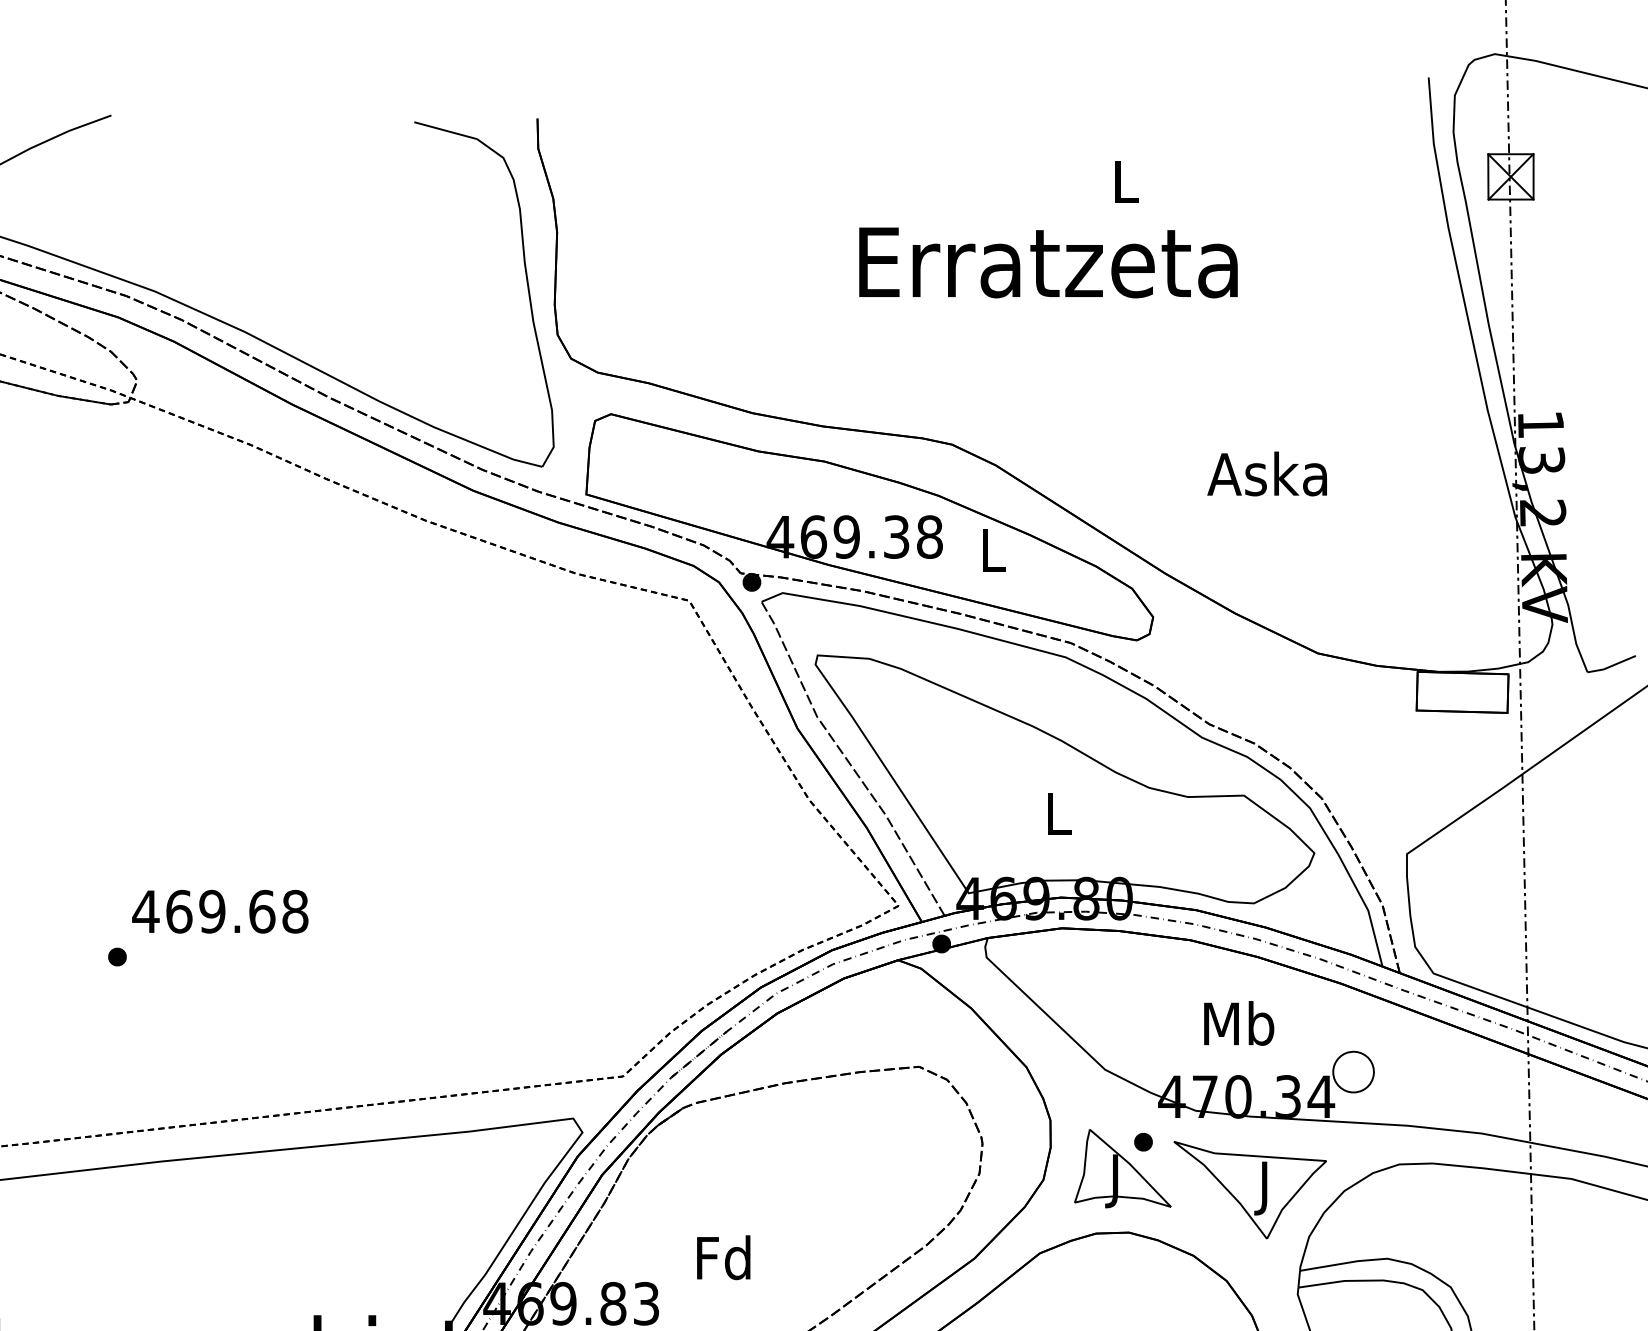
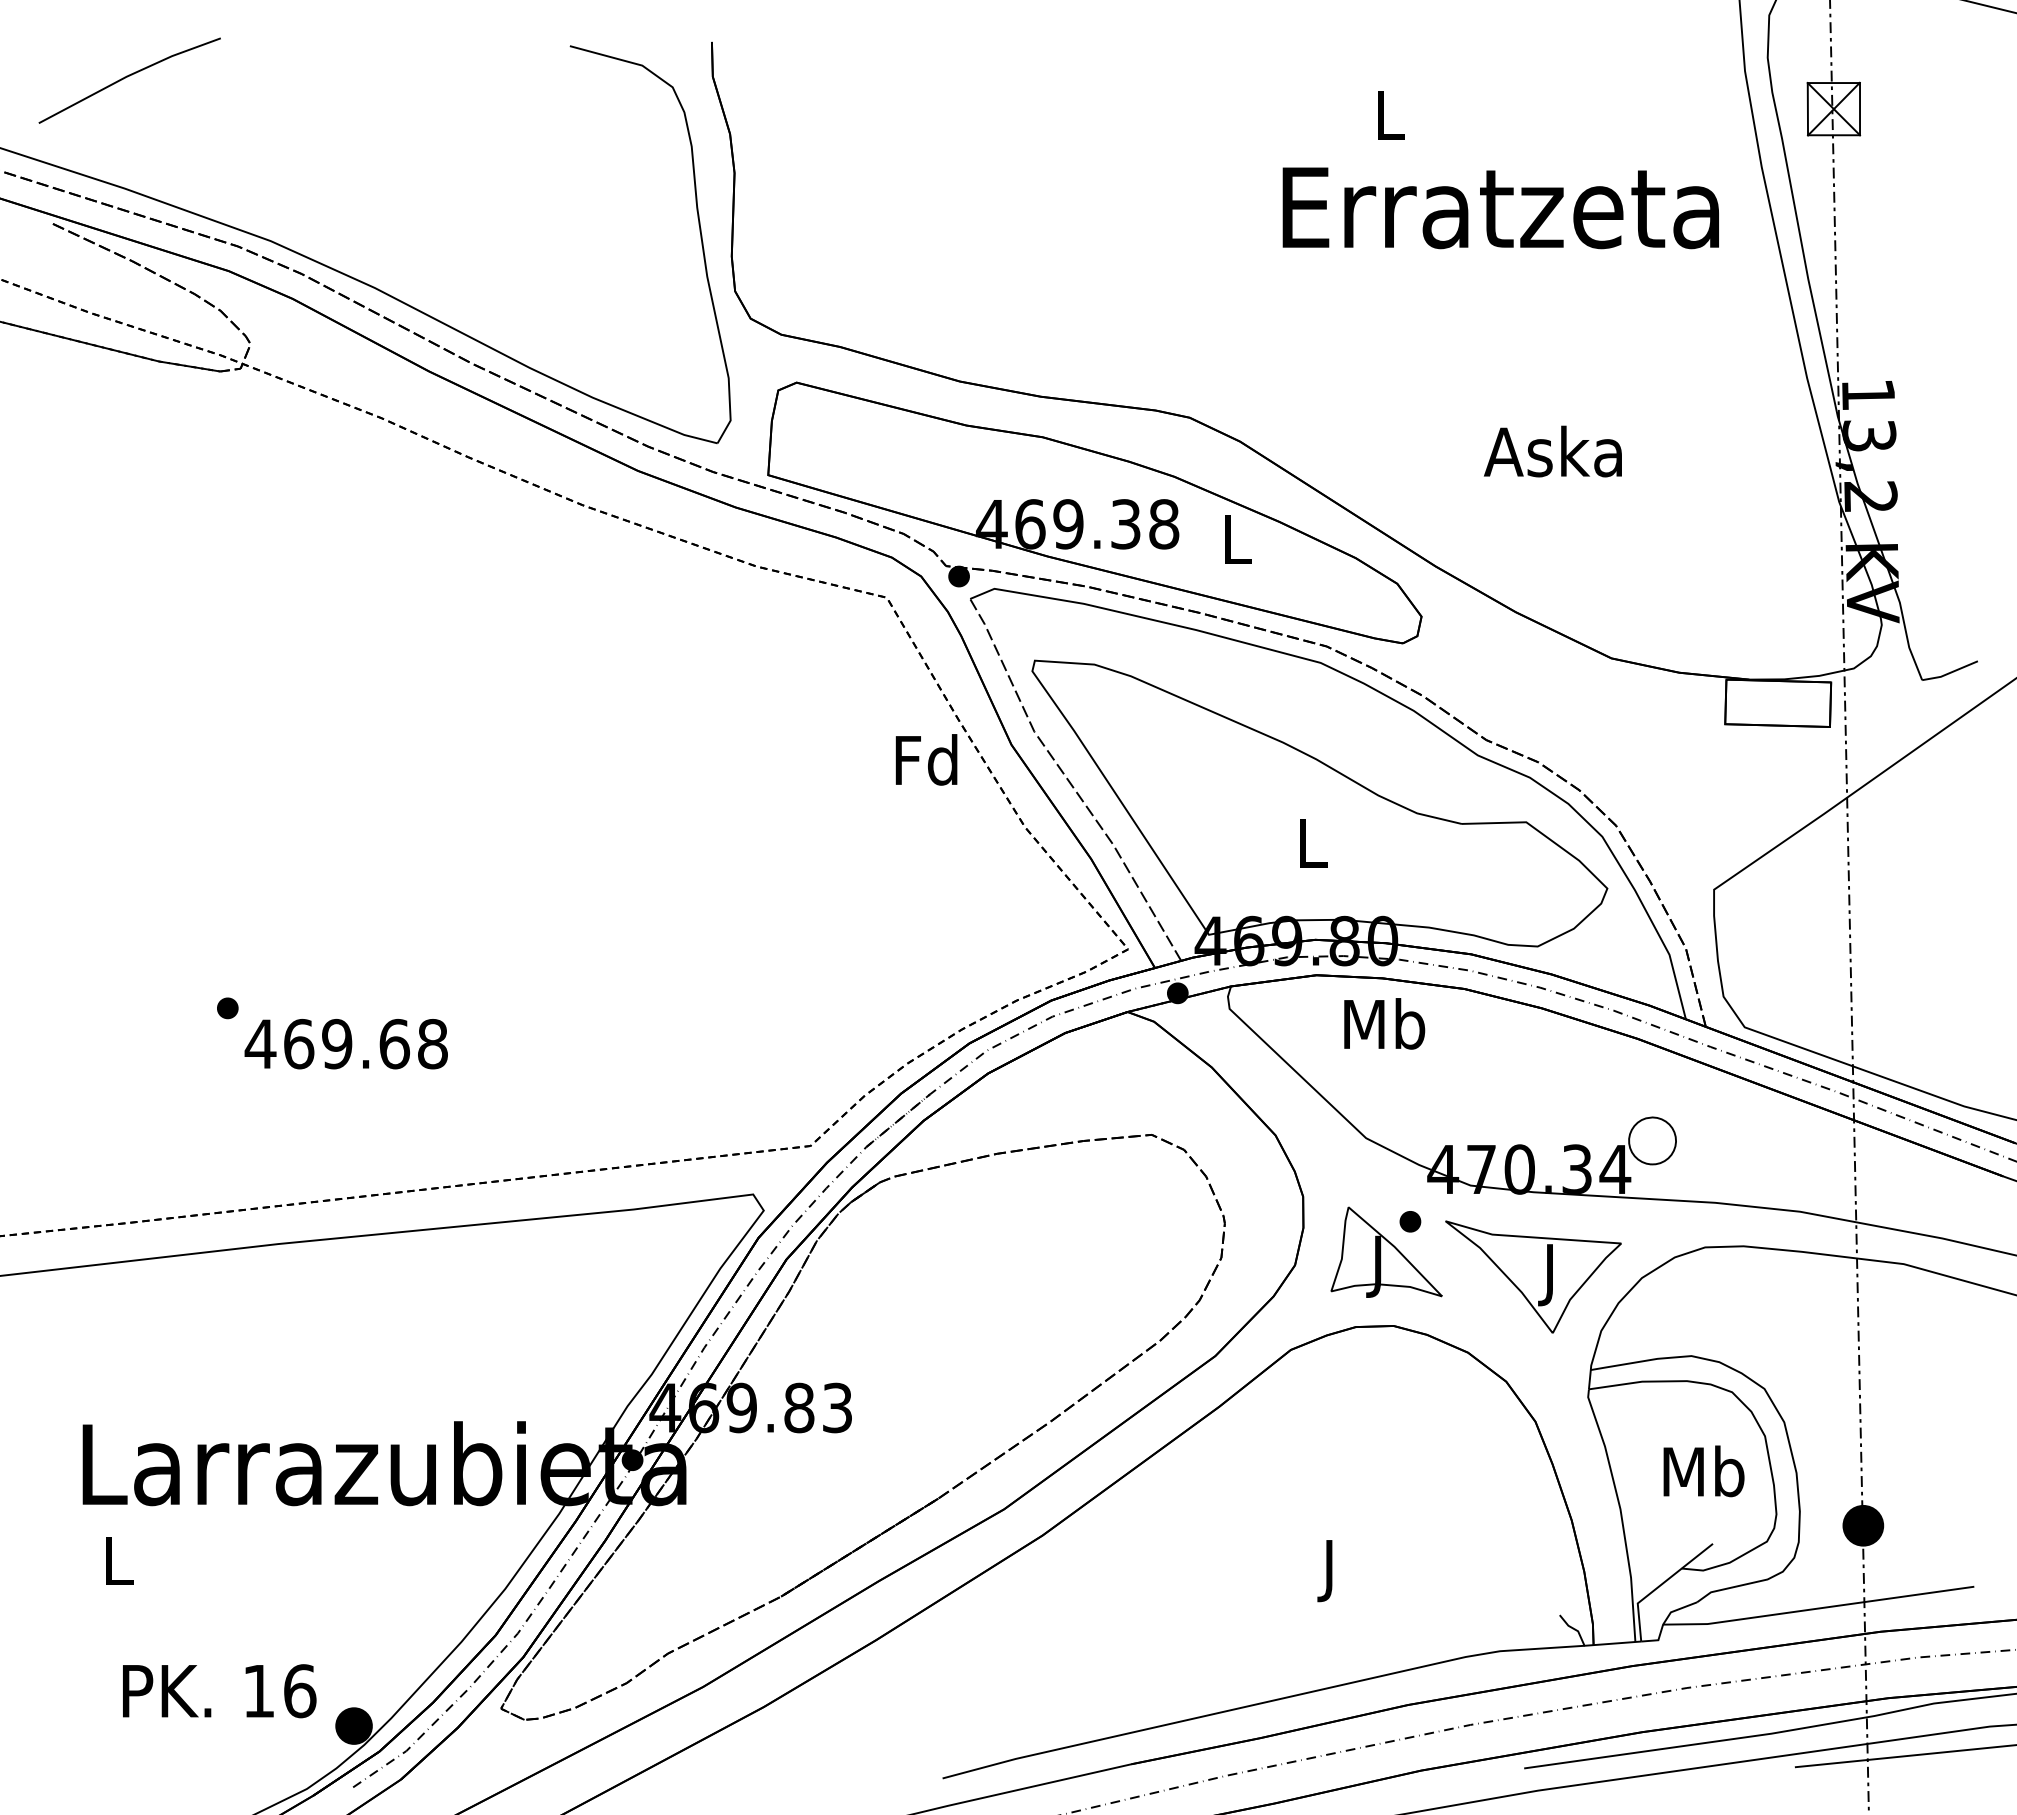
text: (1048, 263) -> (1500, 208), moved
text: (219, 912) -> (345, 1044), moved
text: (1239, 1023) -> (1384, 1023), moved
text: (723, 1257) -> (926, 759), moved

